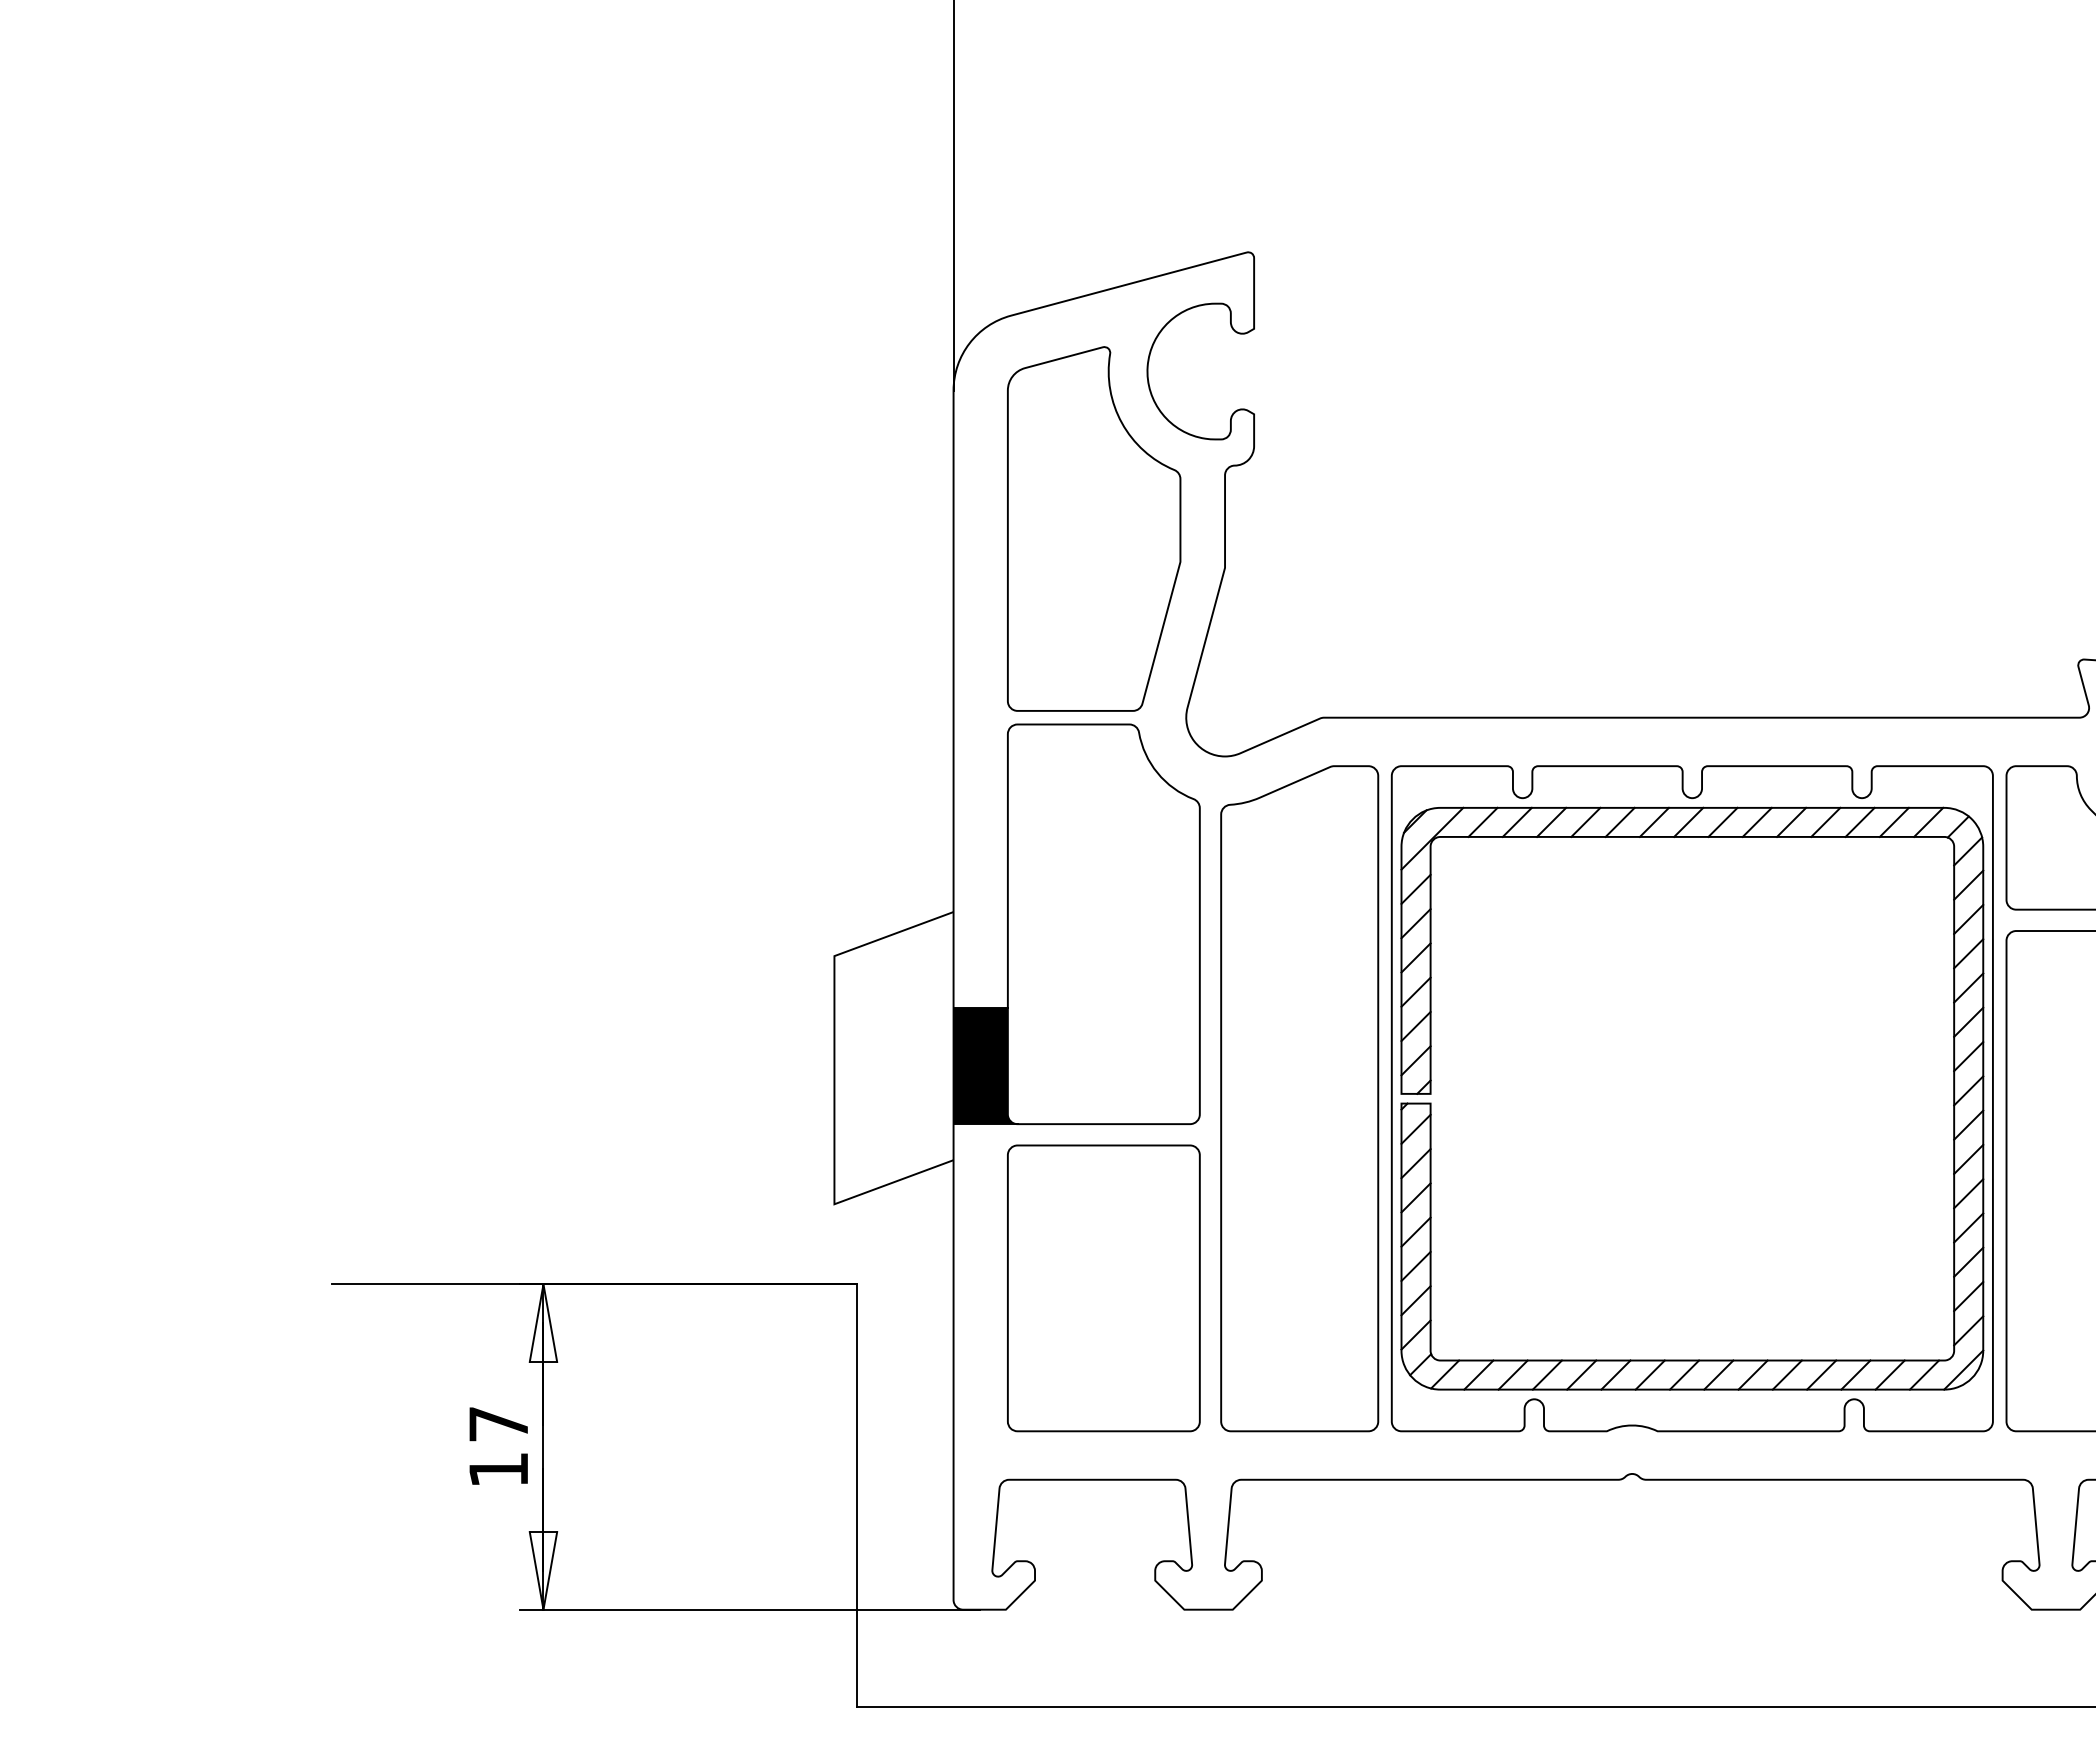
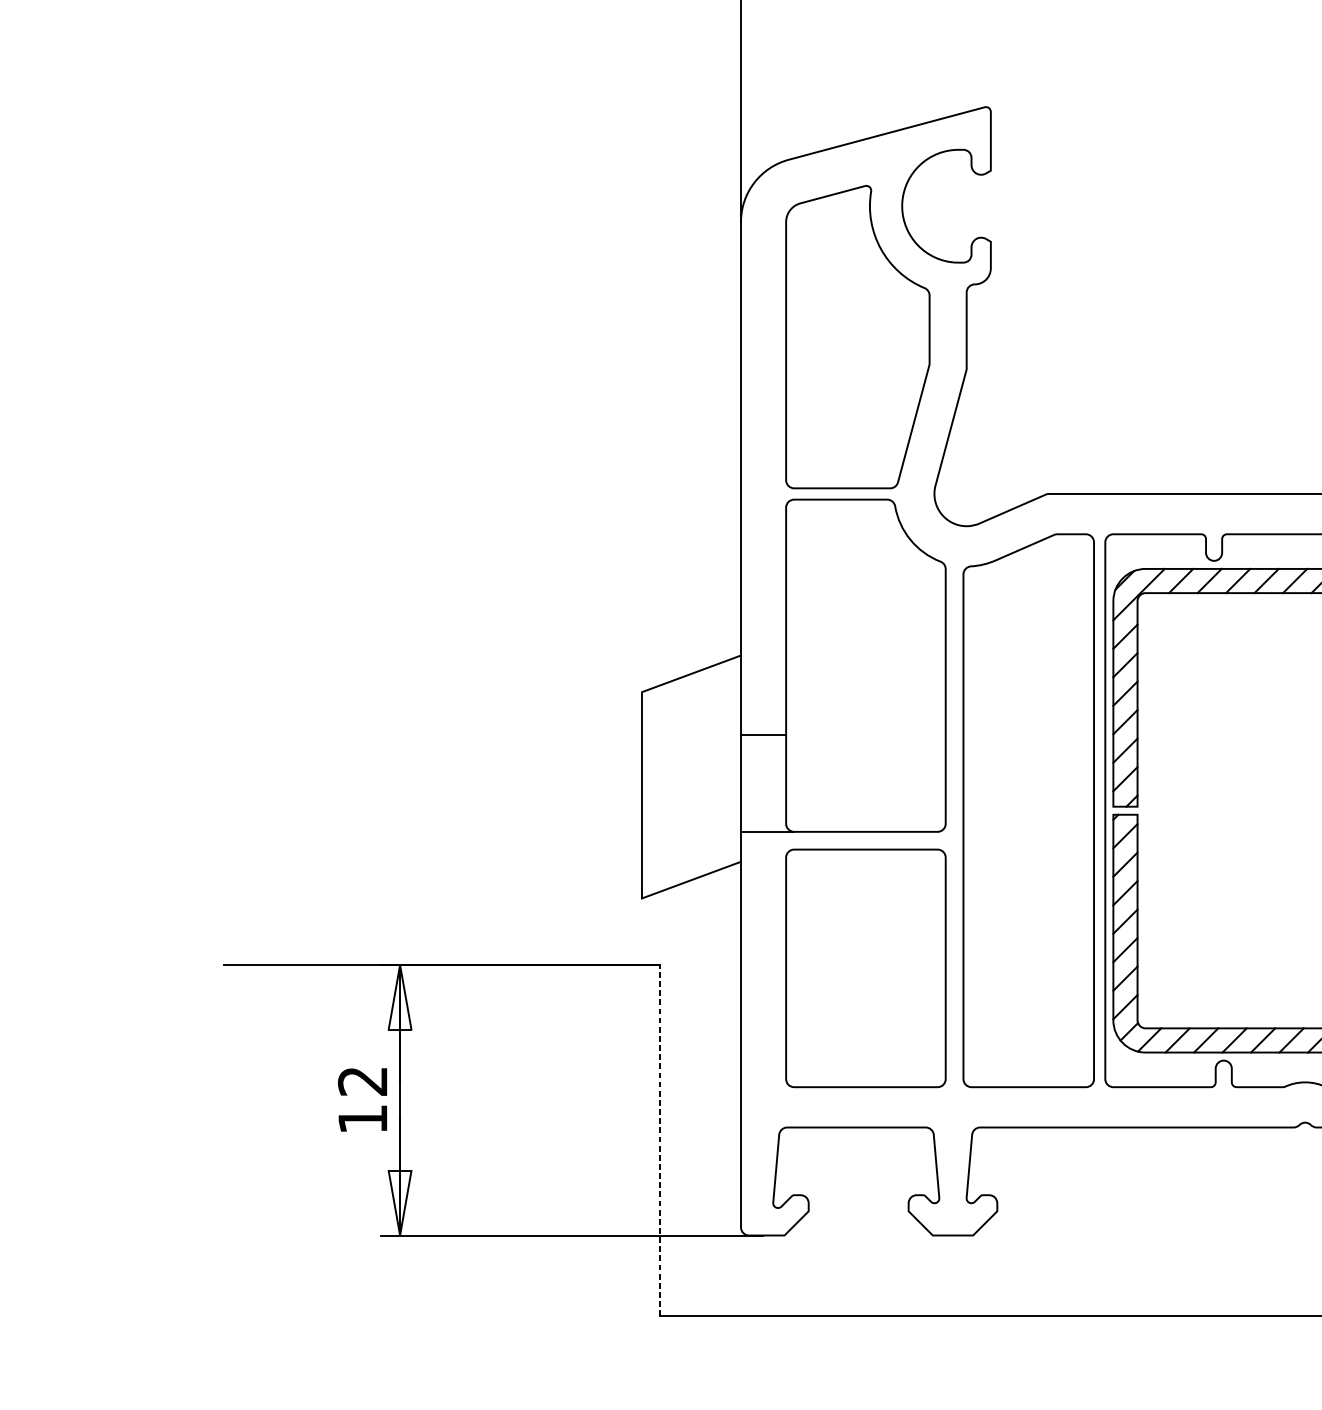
fill: (985, 1065) -> (767, 783), removed
text: (497, 1424) -> (361, 1081), 17 -> 12
line: (856, 1495) -> (660, 1140), solid -> dashed

